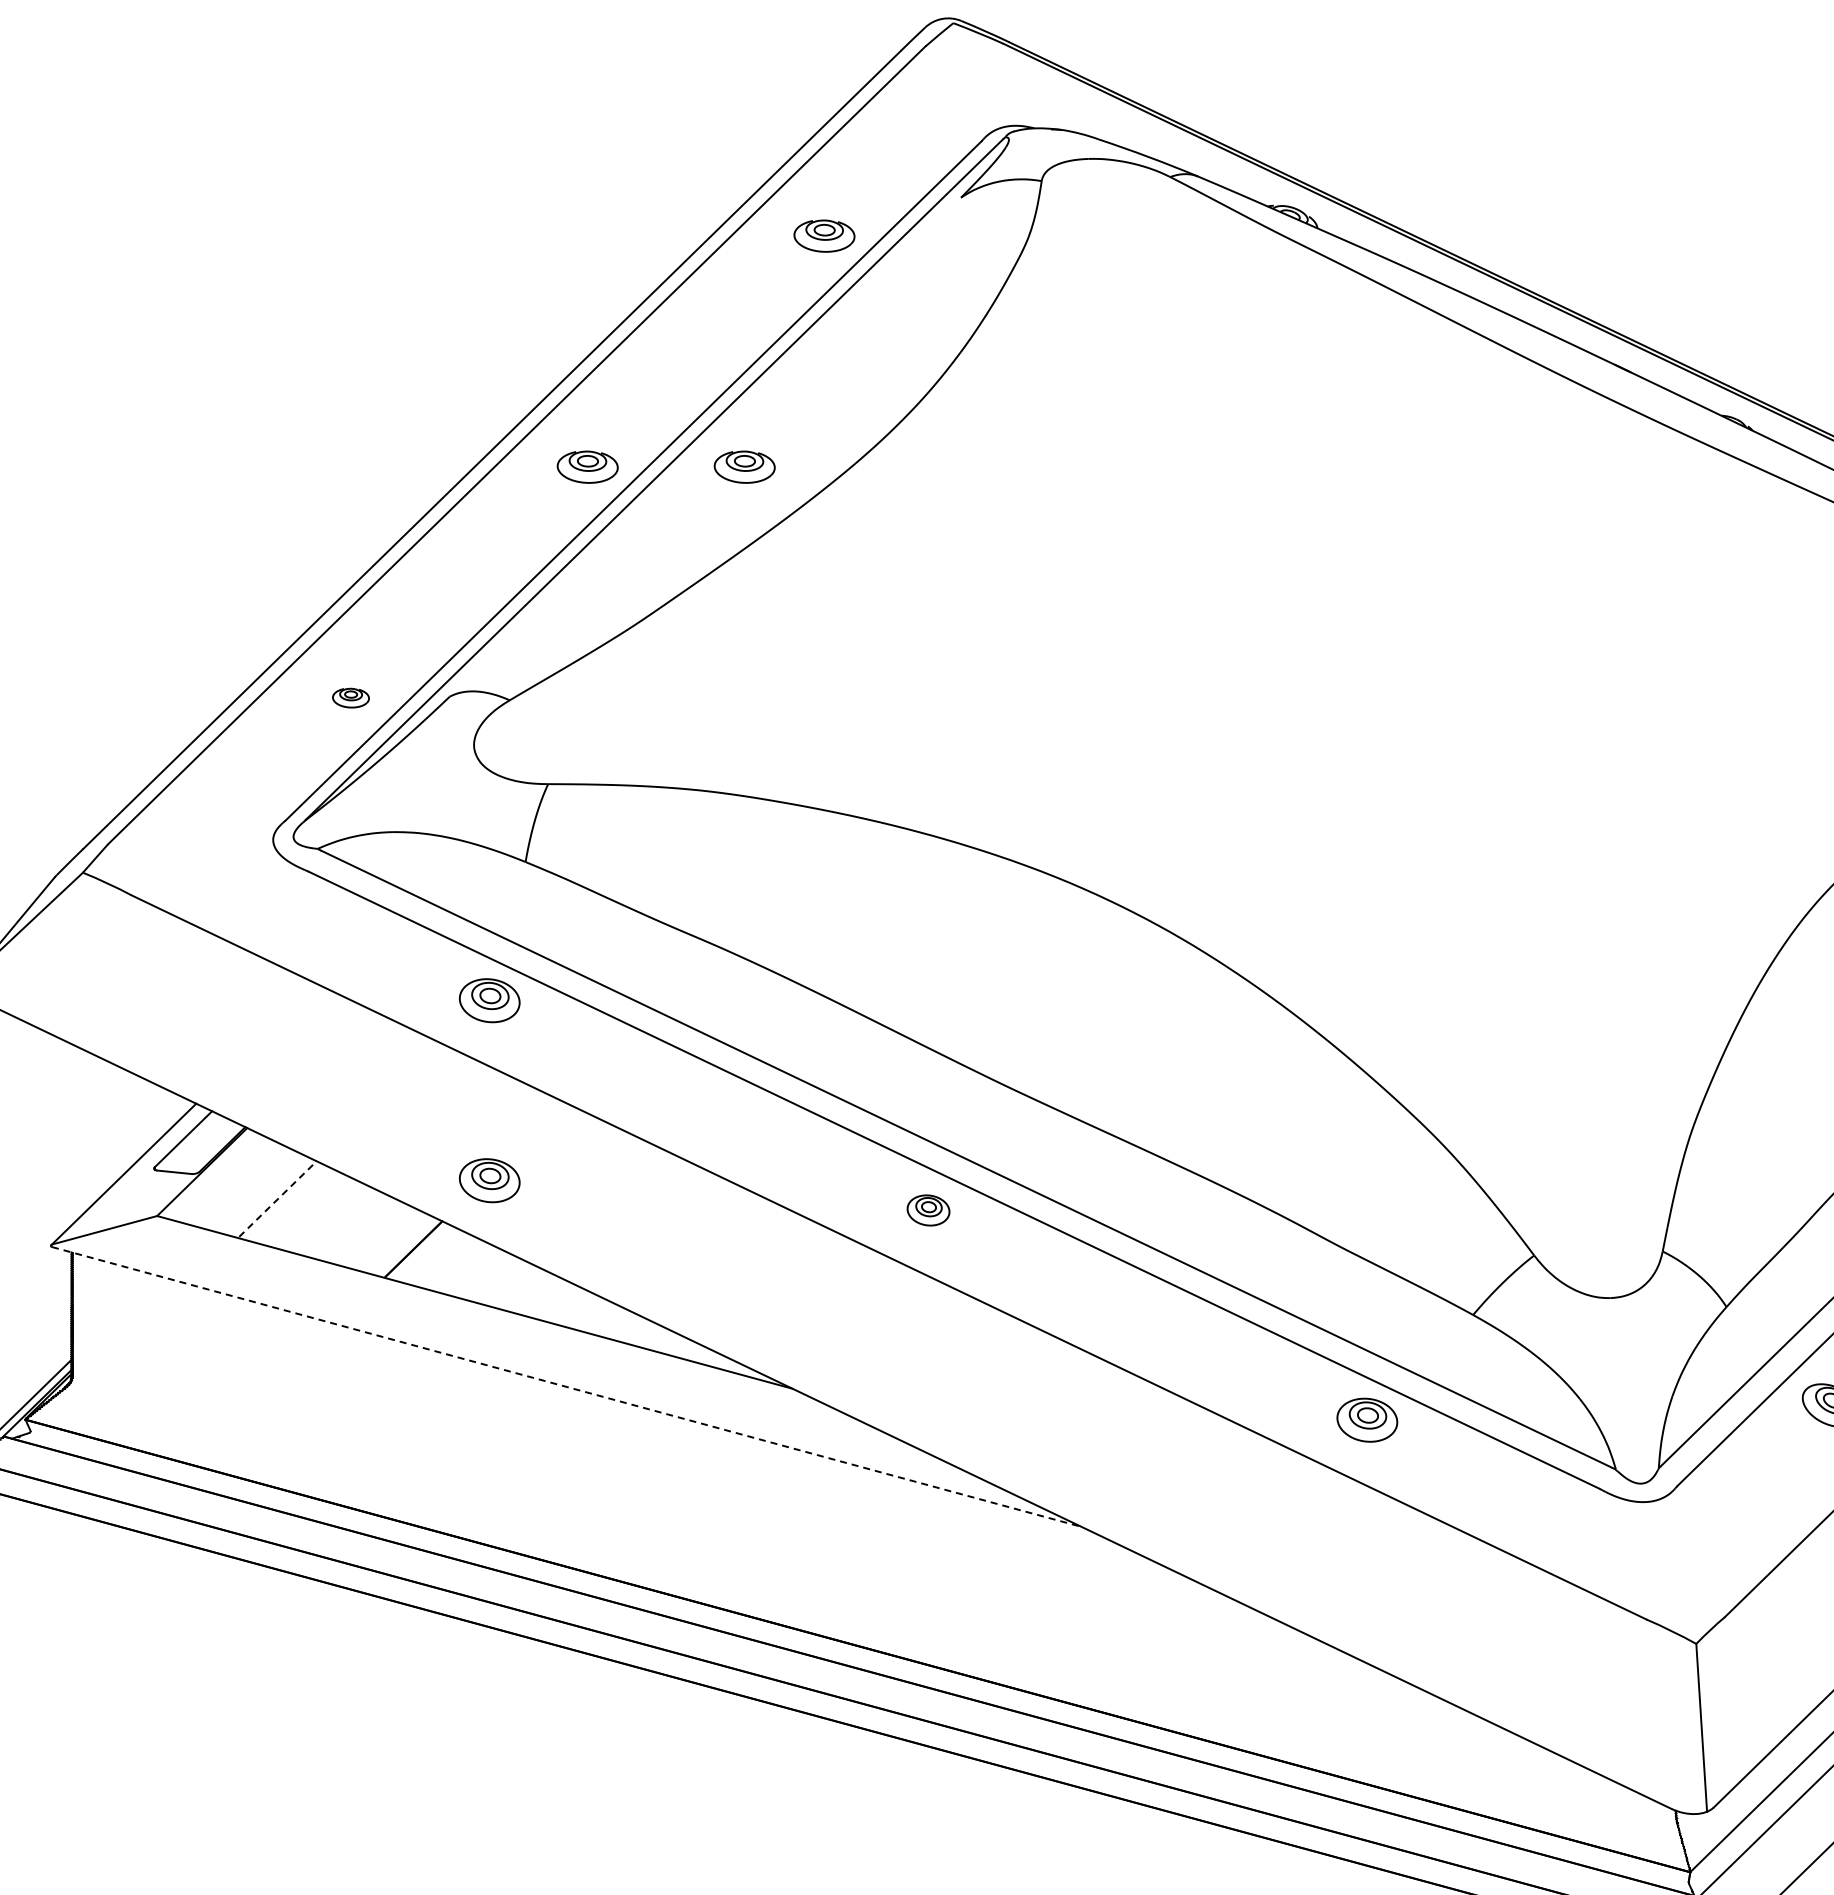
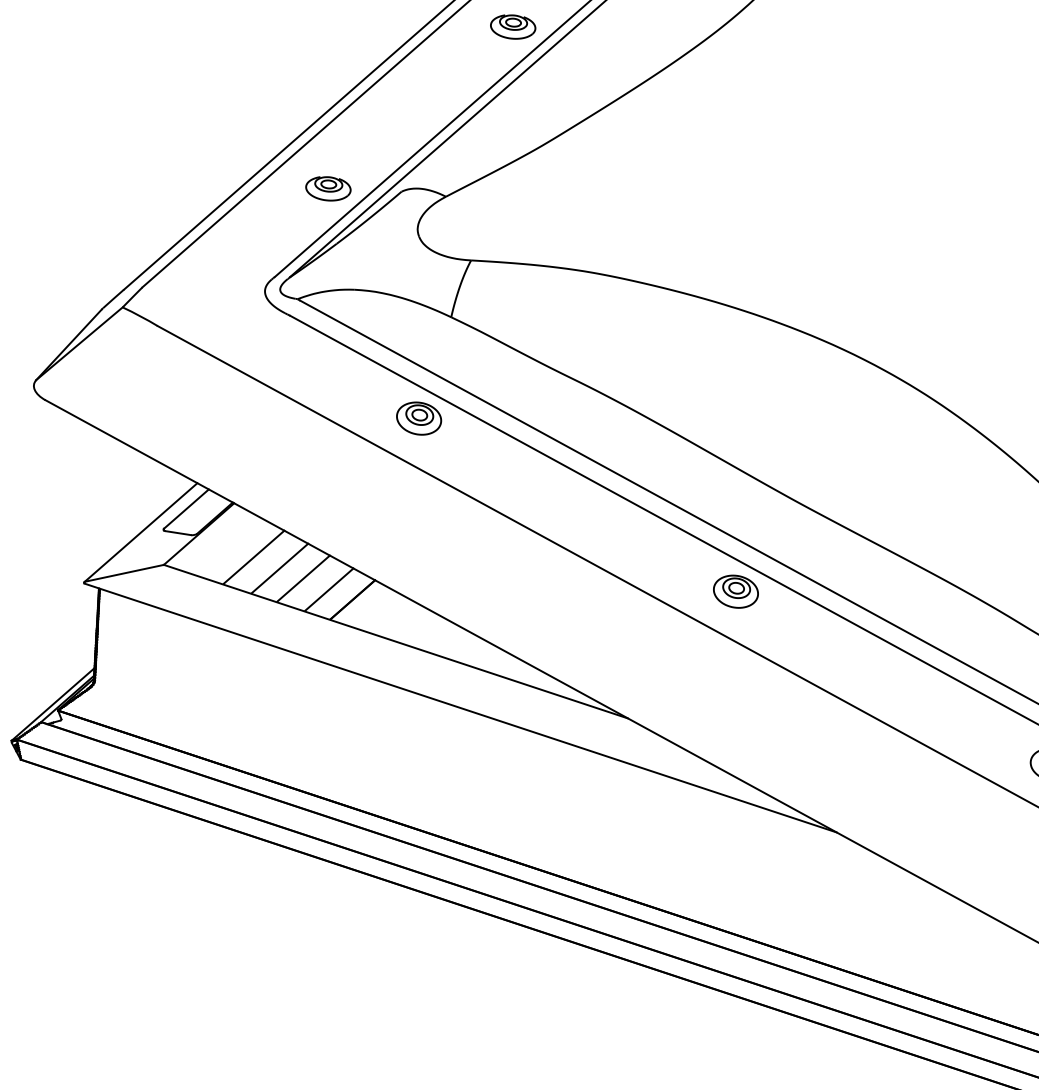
part: (744, 466) -> (629, 32), removed
part: (350, 697) -> (328, 188), size x1.67
part: (489, 1180) -> (411, 551), removed
line: (278, 1198) -> (254, 556), dashed -> solid
part: (928, 1210) -> (735, 591), size x1.43
line: (313, 1212) -> (279, 568), added
line: (345, 1223) -> (303, 577), added
line: (381, 1237) -> (329, 589), added
line: (567, 1387) -> (461, 708), dashed -> solid

